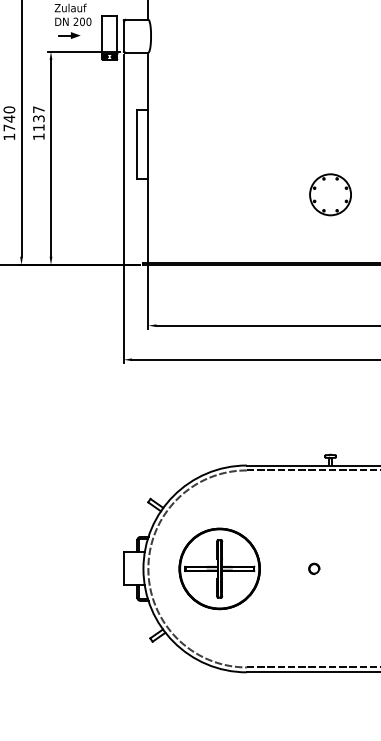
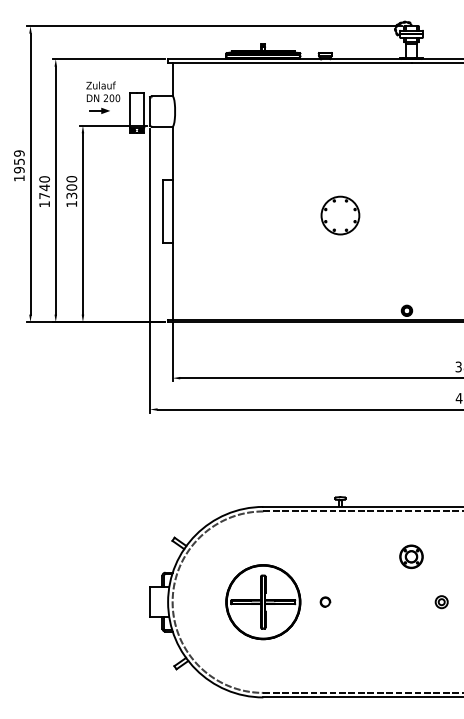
text: (38, 118) -> (71, 187), 1137 -> 1300
part: (330, 194) -> (340, 215), moved
part: (219, 569) -> (263, 602), moved

